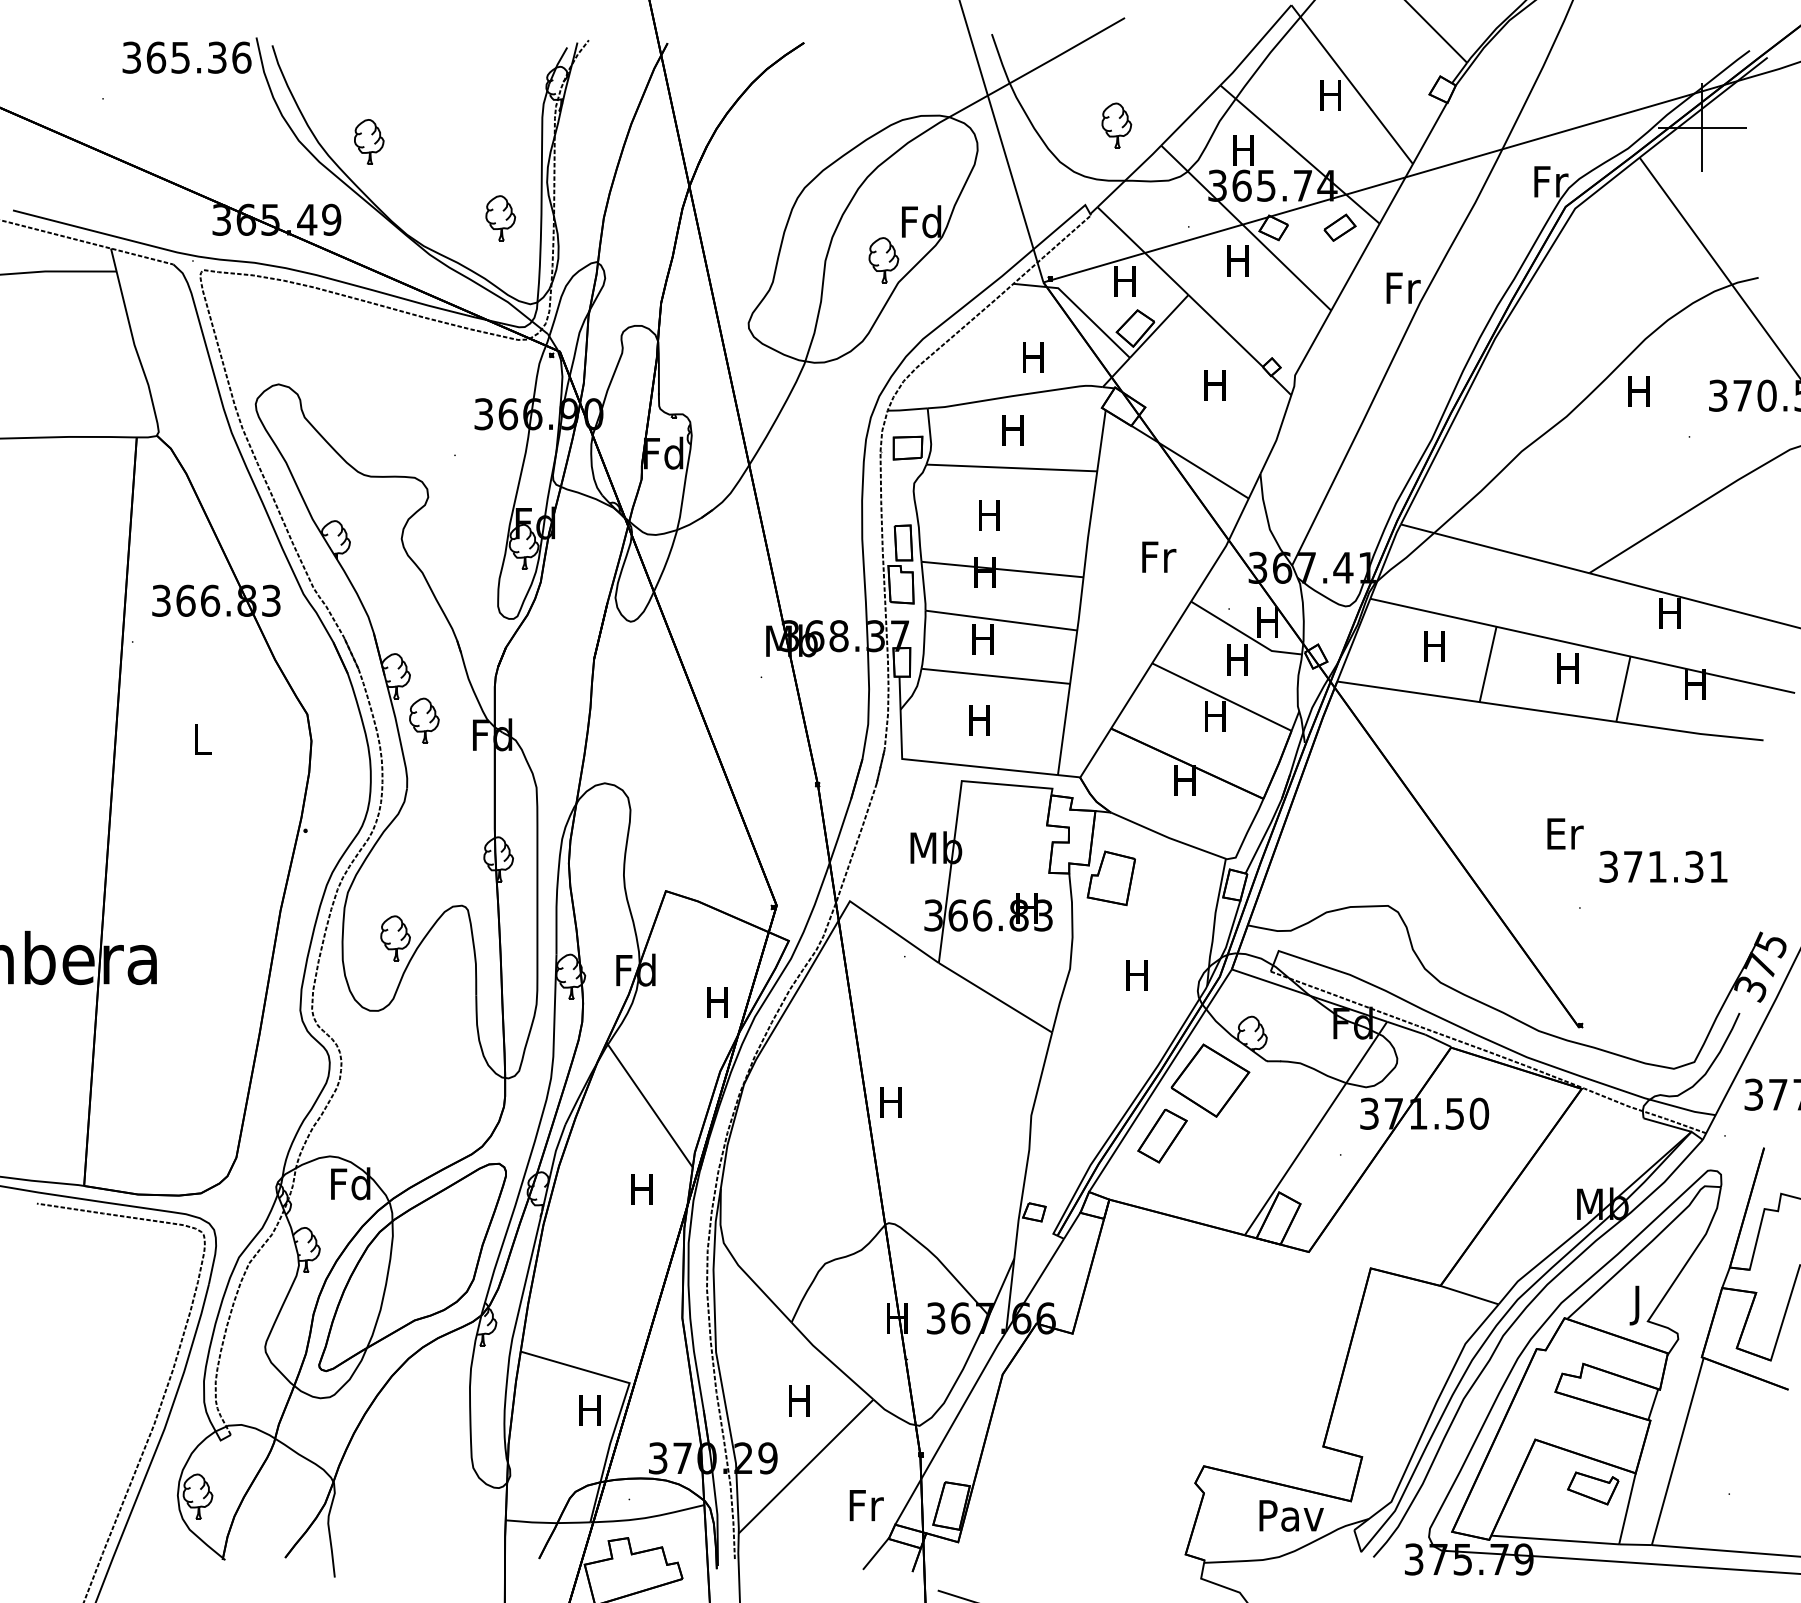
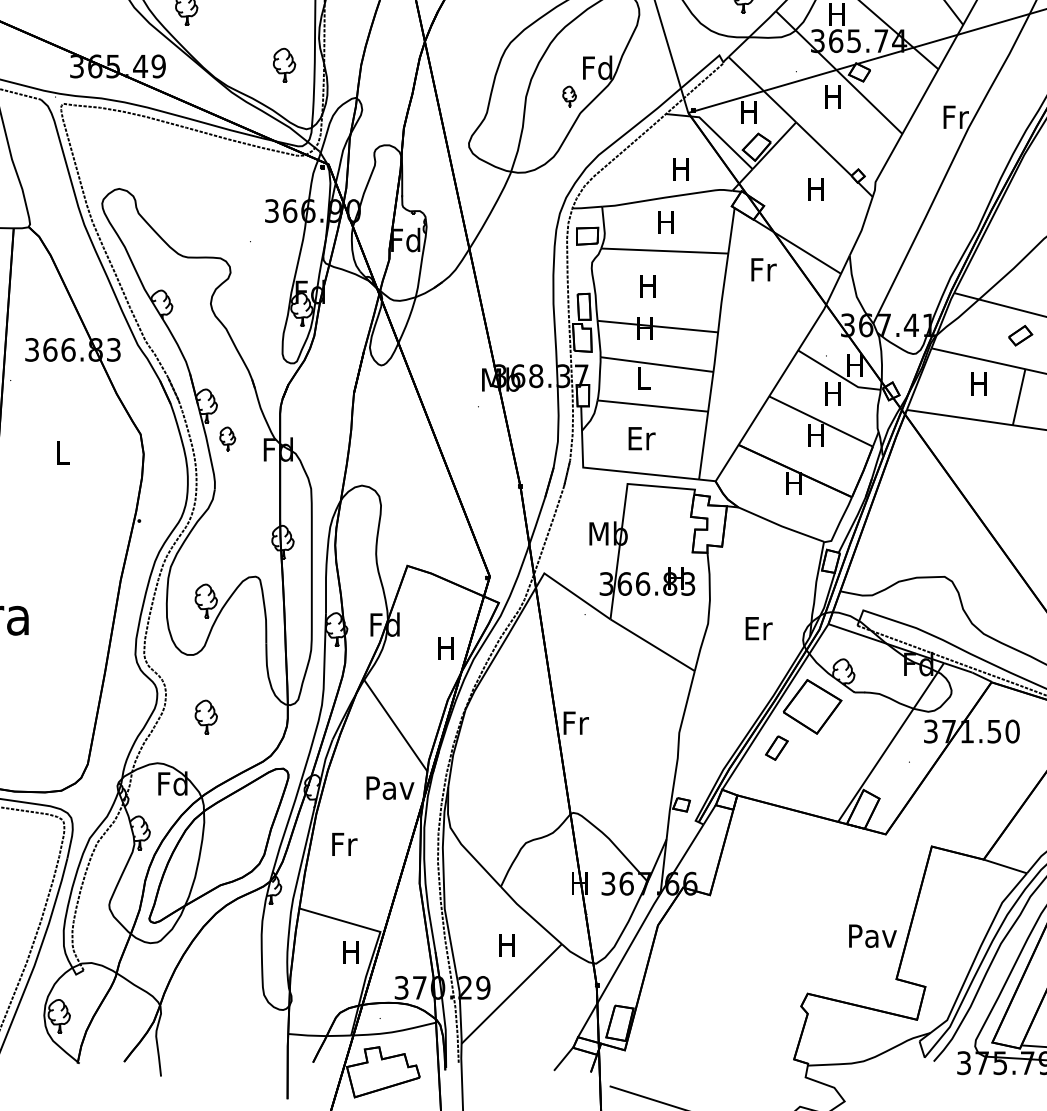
part: (1339, 227) -> (1020, 335), moved
part: (883, 260) -> (569, 96), size x0.6
text: (1159, 556) -> (764, 269), moved
text: (982, 639) -> (642, 378), H -> L
text: (981, 719) -> (642, 438), H -> Er
part: (424, 720) -> (227, 438), size x0.7
part: (1110, 877) -> (738, 555), removed
text: (1138, 974) -> (759, 627), H -> Er
part: (395, 1094) -> (206, 717), added
text: (892, 1102) -> (575, 723), H -> Fr
part: (1162, 1135) -> (776, 747), size x0.6
text: (643, 1189) -> (390, 787), H -> Pav
text: (866, 1505) -> (344, 844), moved
text: (1291, 1515) -> (872, 935), moved

